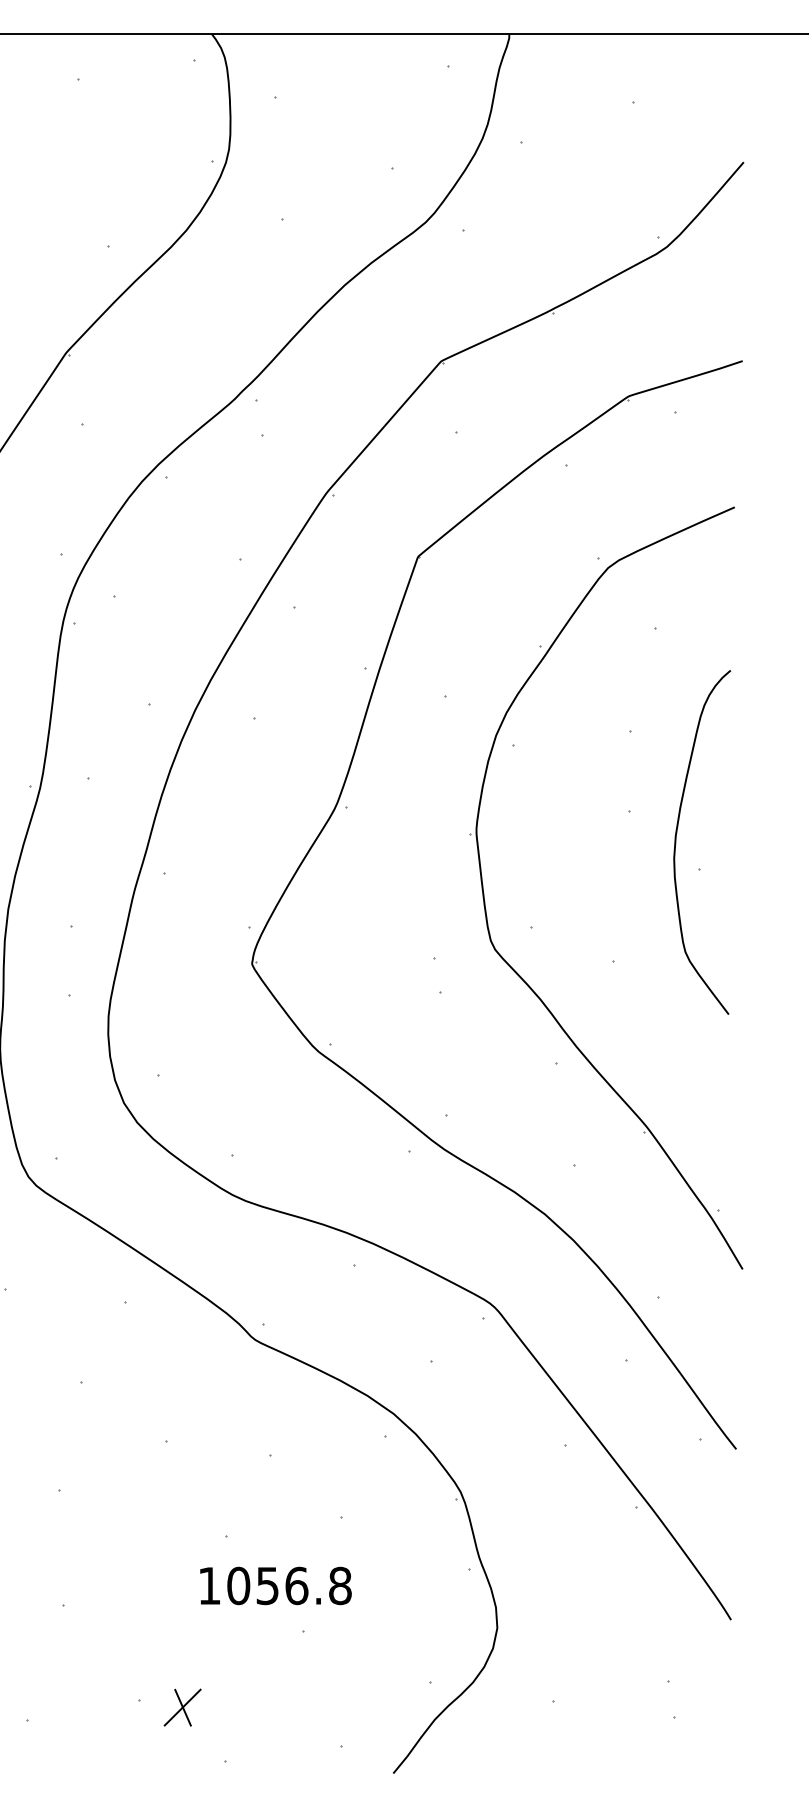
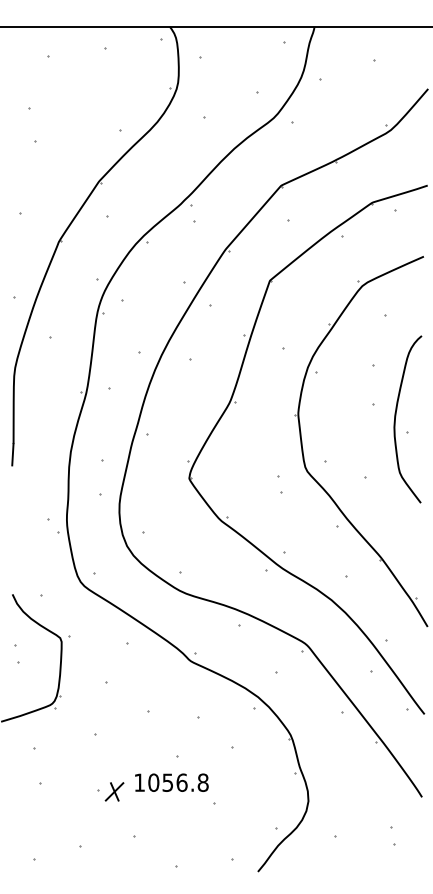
text: (275, 1585) -> (171, 782), moved
part: (182, 1706) -> (114, 791), moved

